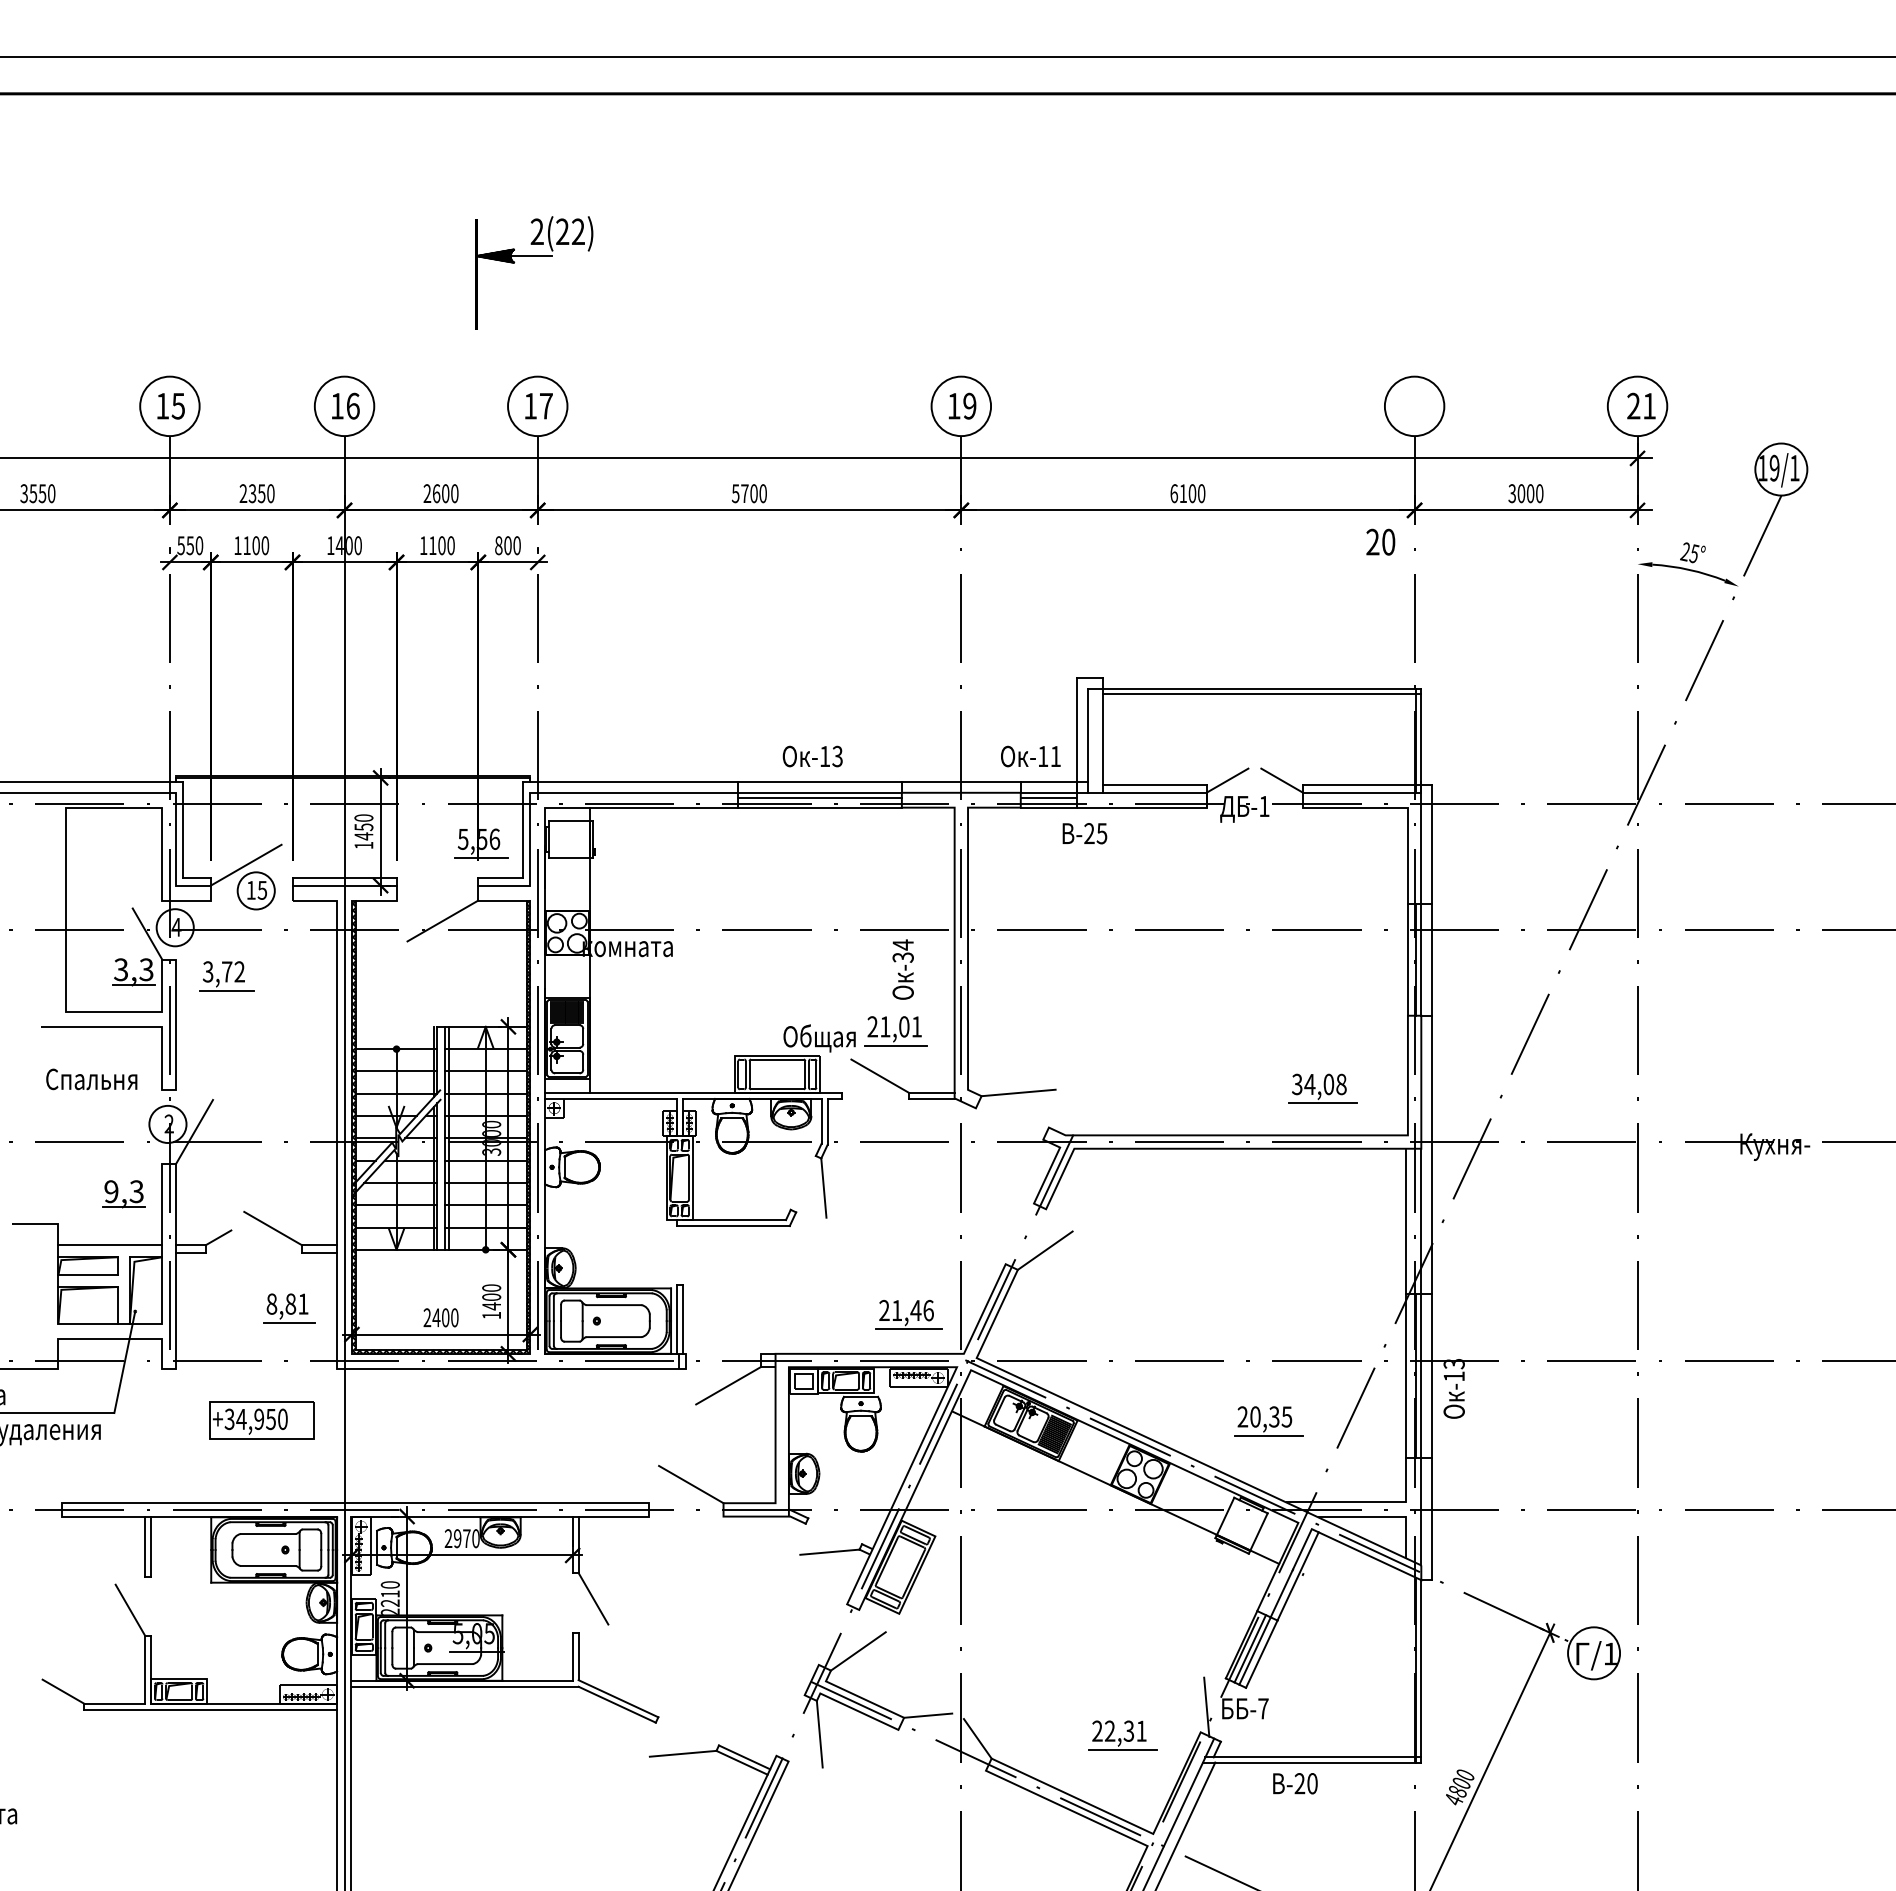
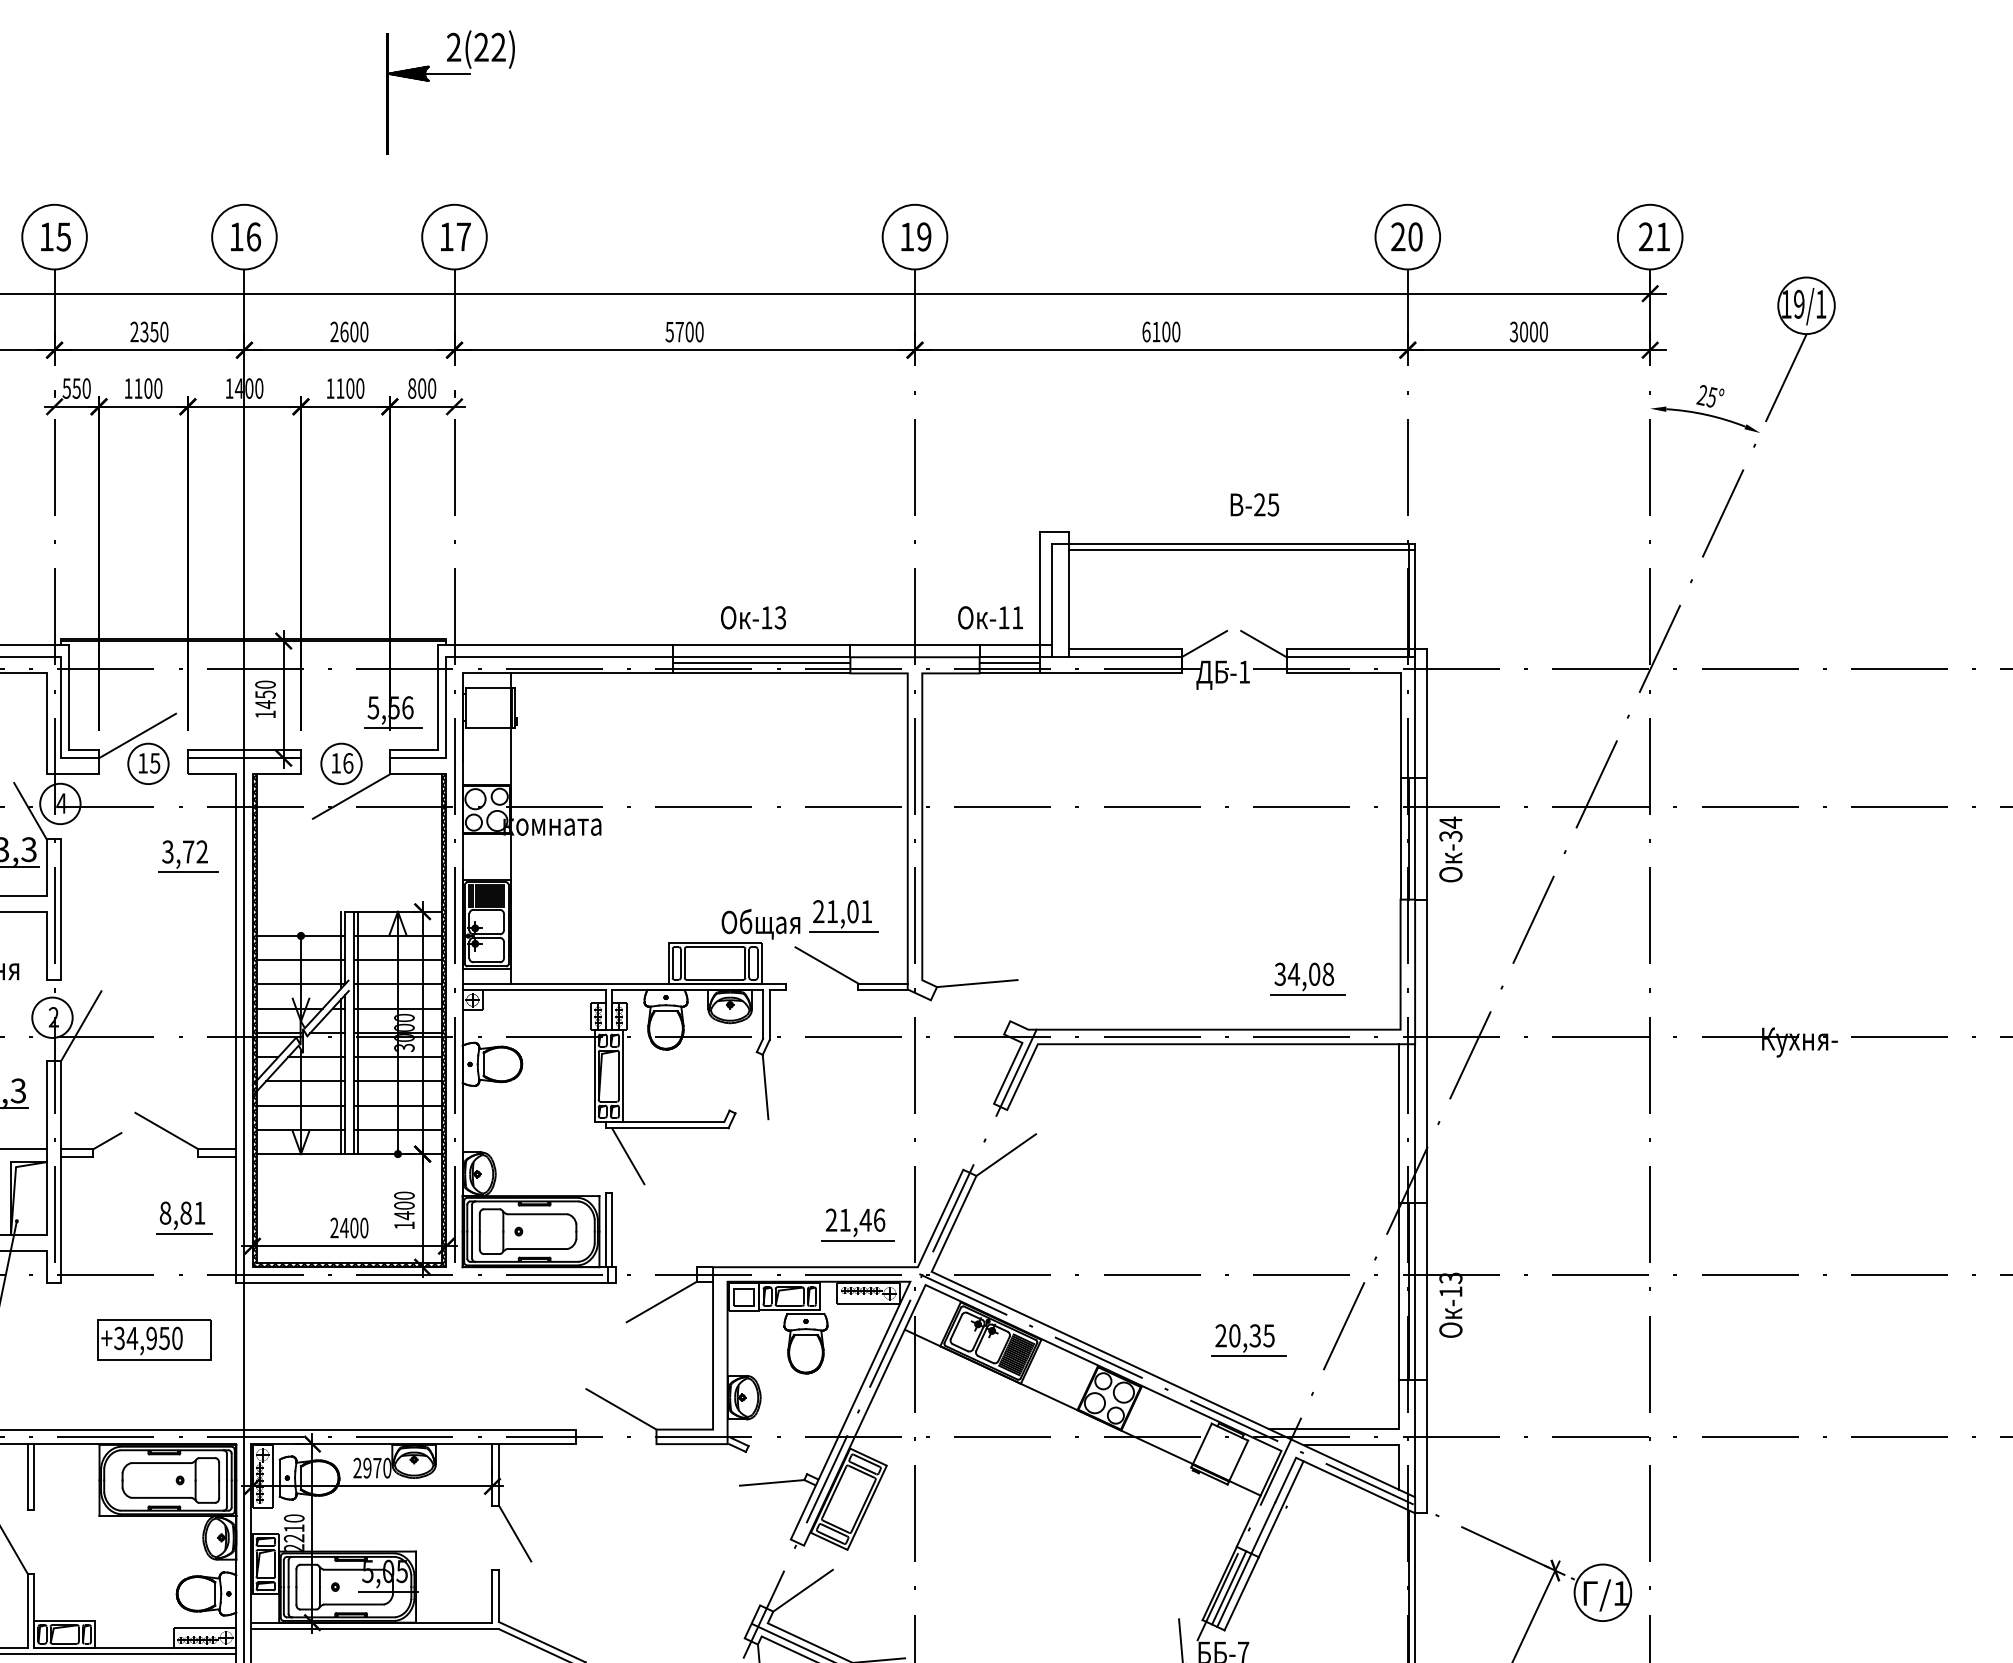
text: (1380, 541) -> (1406, 236), moved
text: (1084, 833) -> (1254, 504), moved
part: (433, 890) -> (341, 763), added
text: (902, 969) -> (1450, 849), moved
part: (226, 976) -> (187, 856), moved
line: (697, 1251) -> (628, 1155), added

